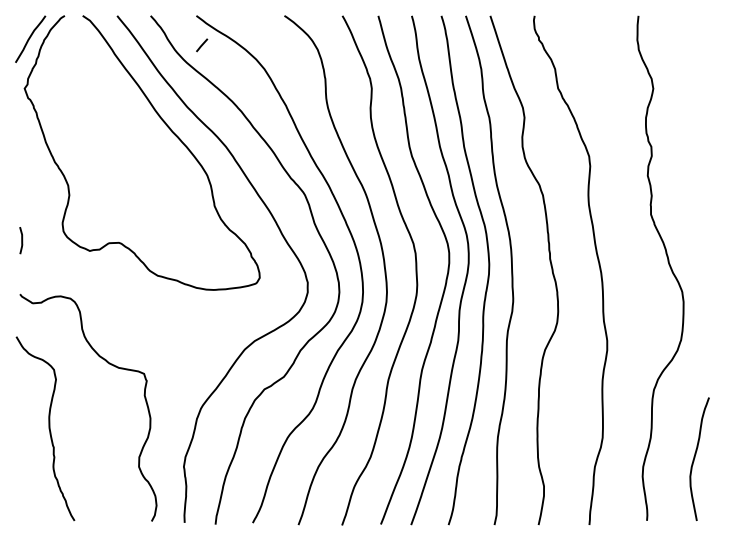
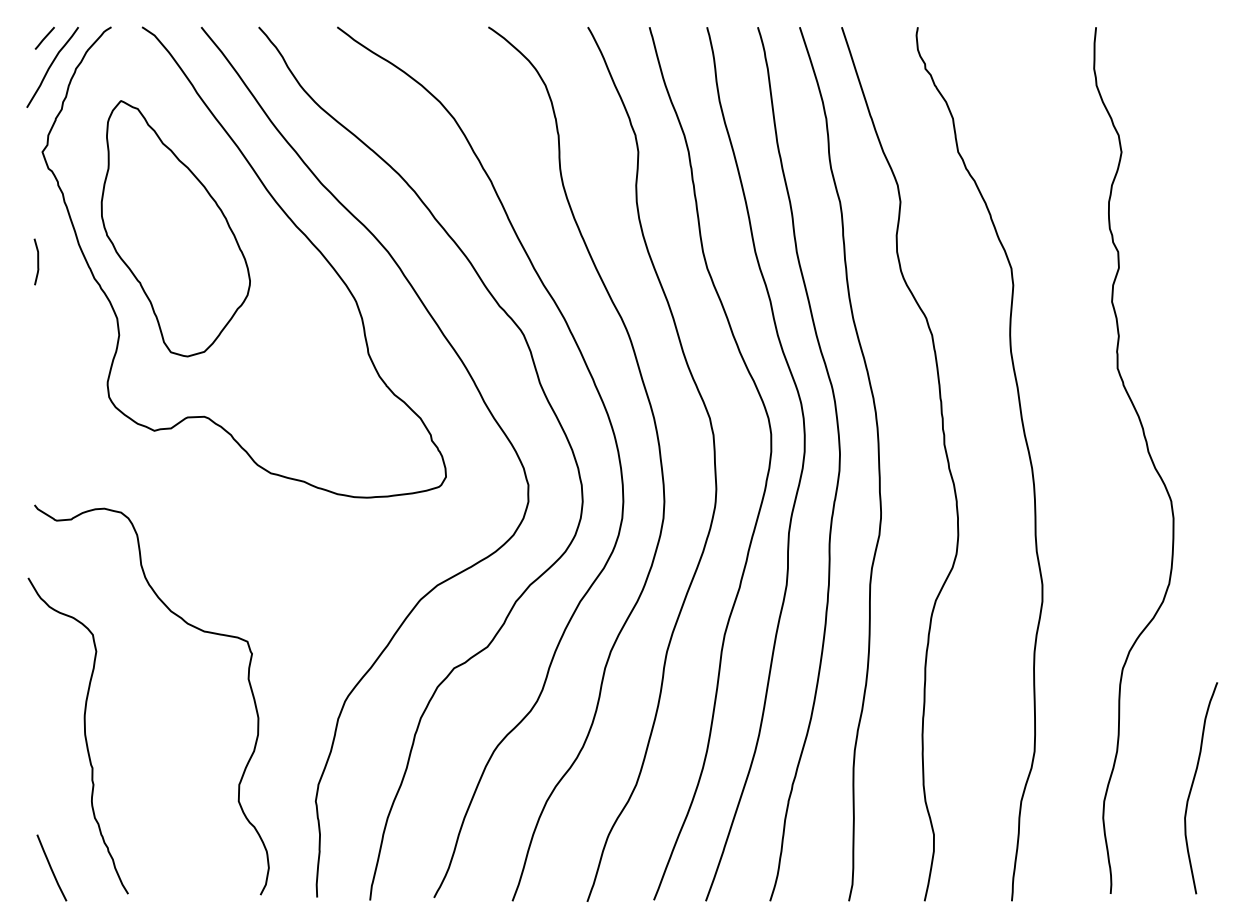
line: (202, 45) -> (45, 38), moved
part: (102, 133) -> (176, 229), added
curve: (21, 240) -> (37, 261), moved
line: (30, 505) -> (52, 867), added

